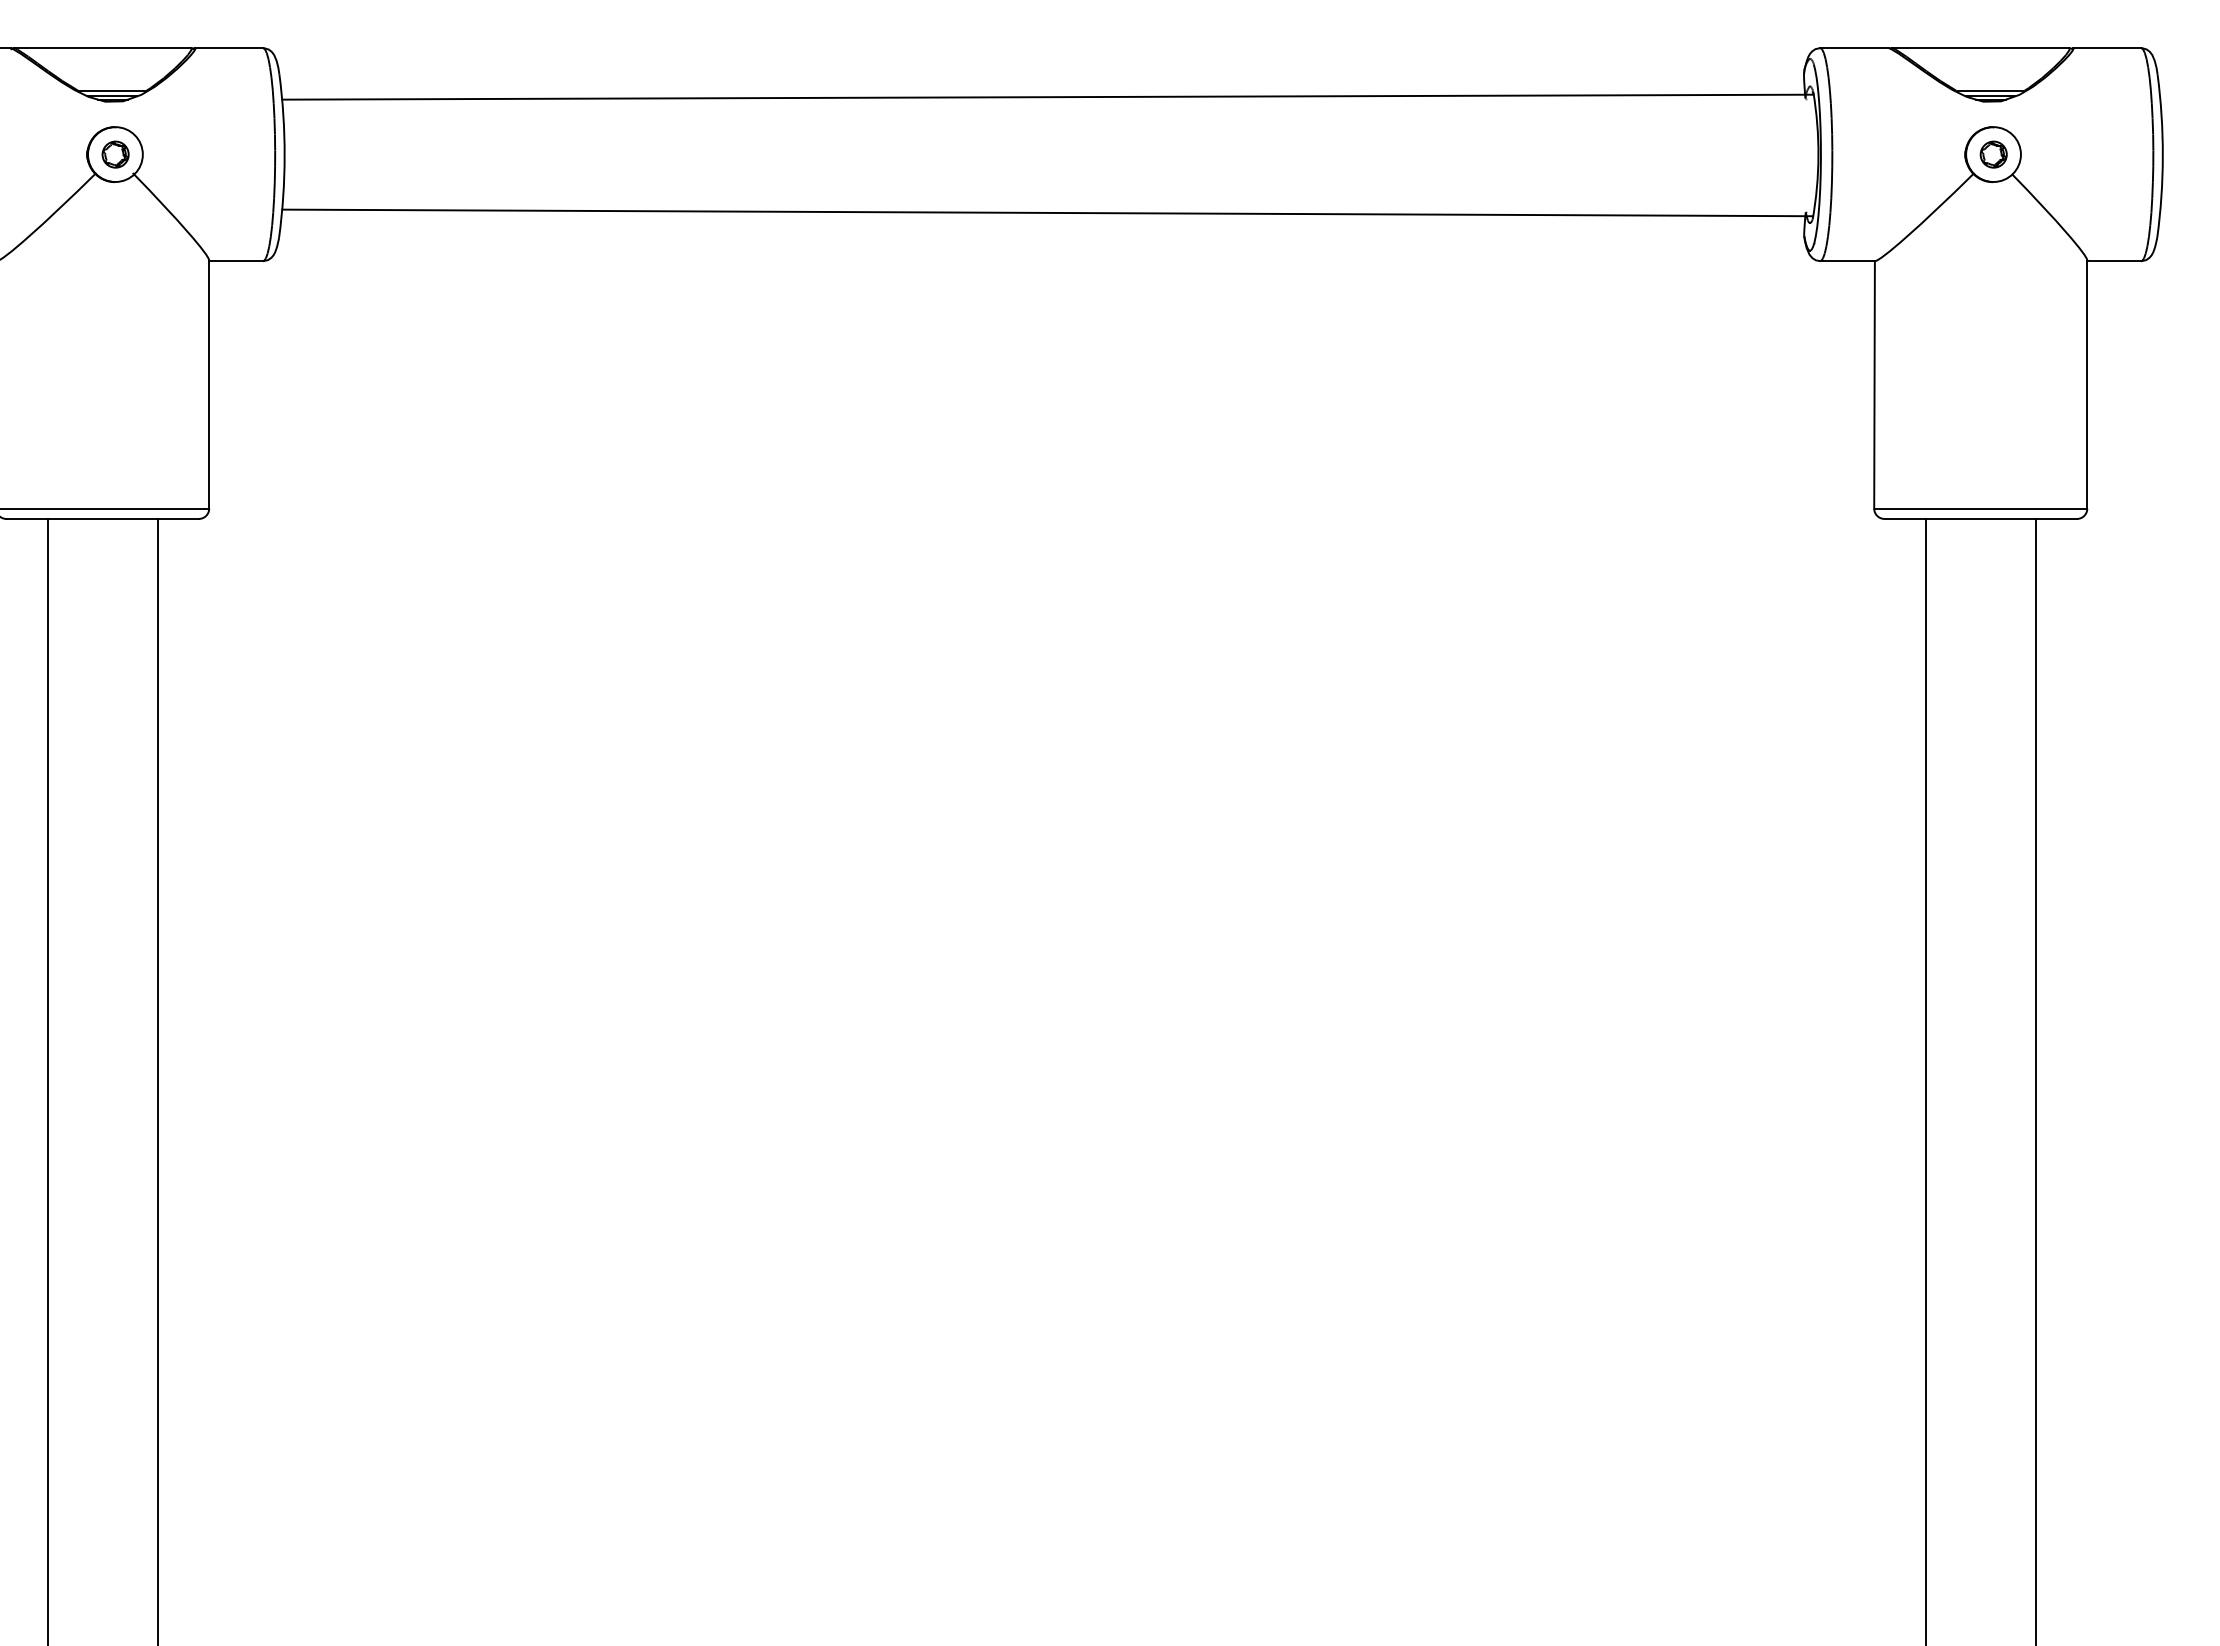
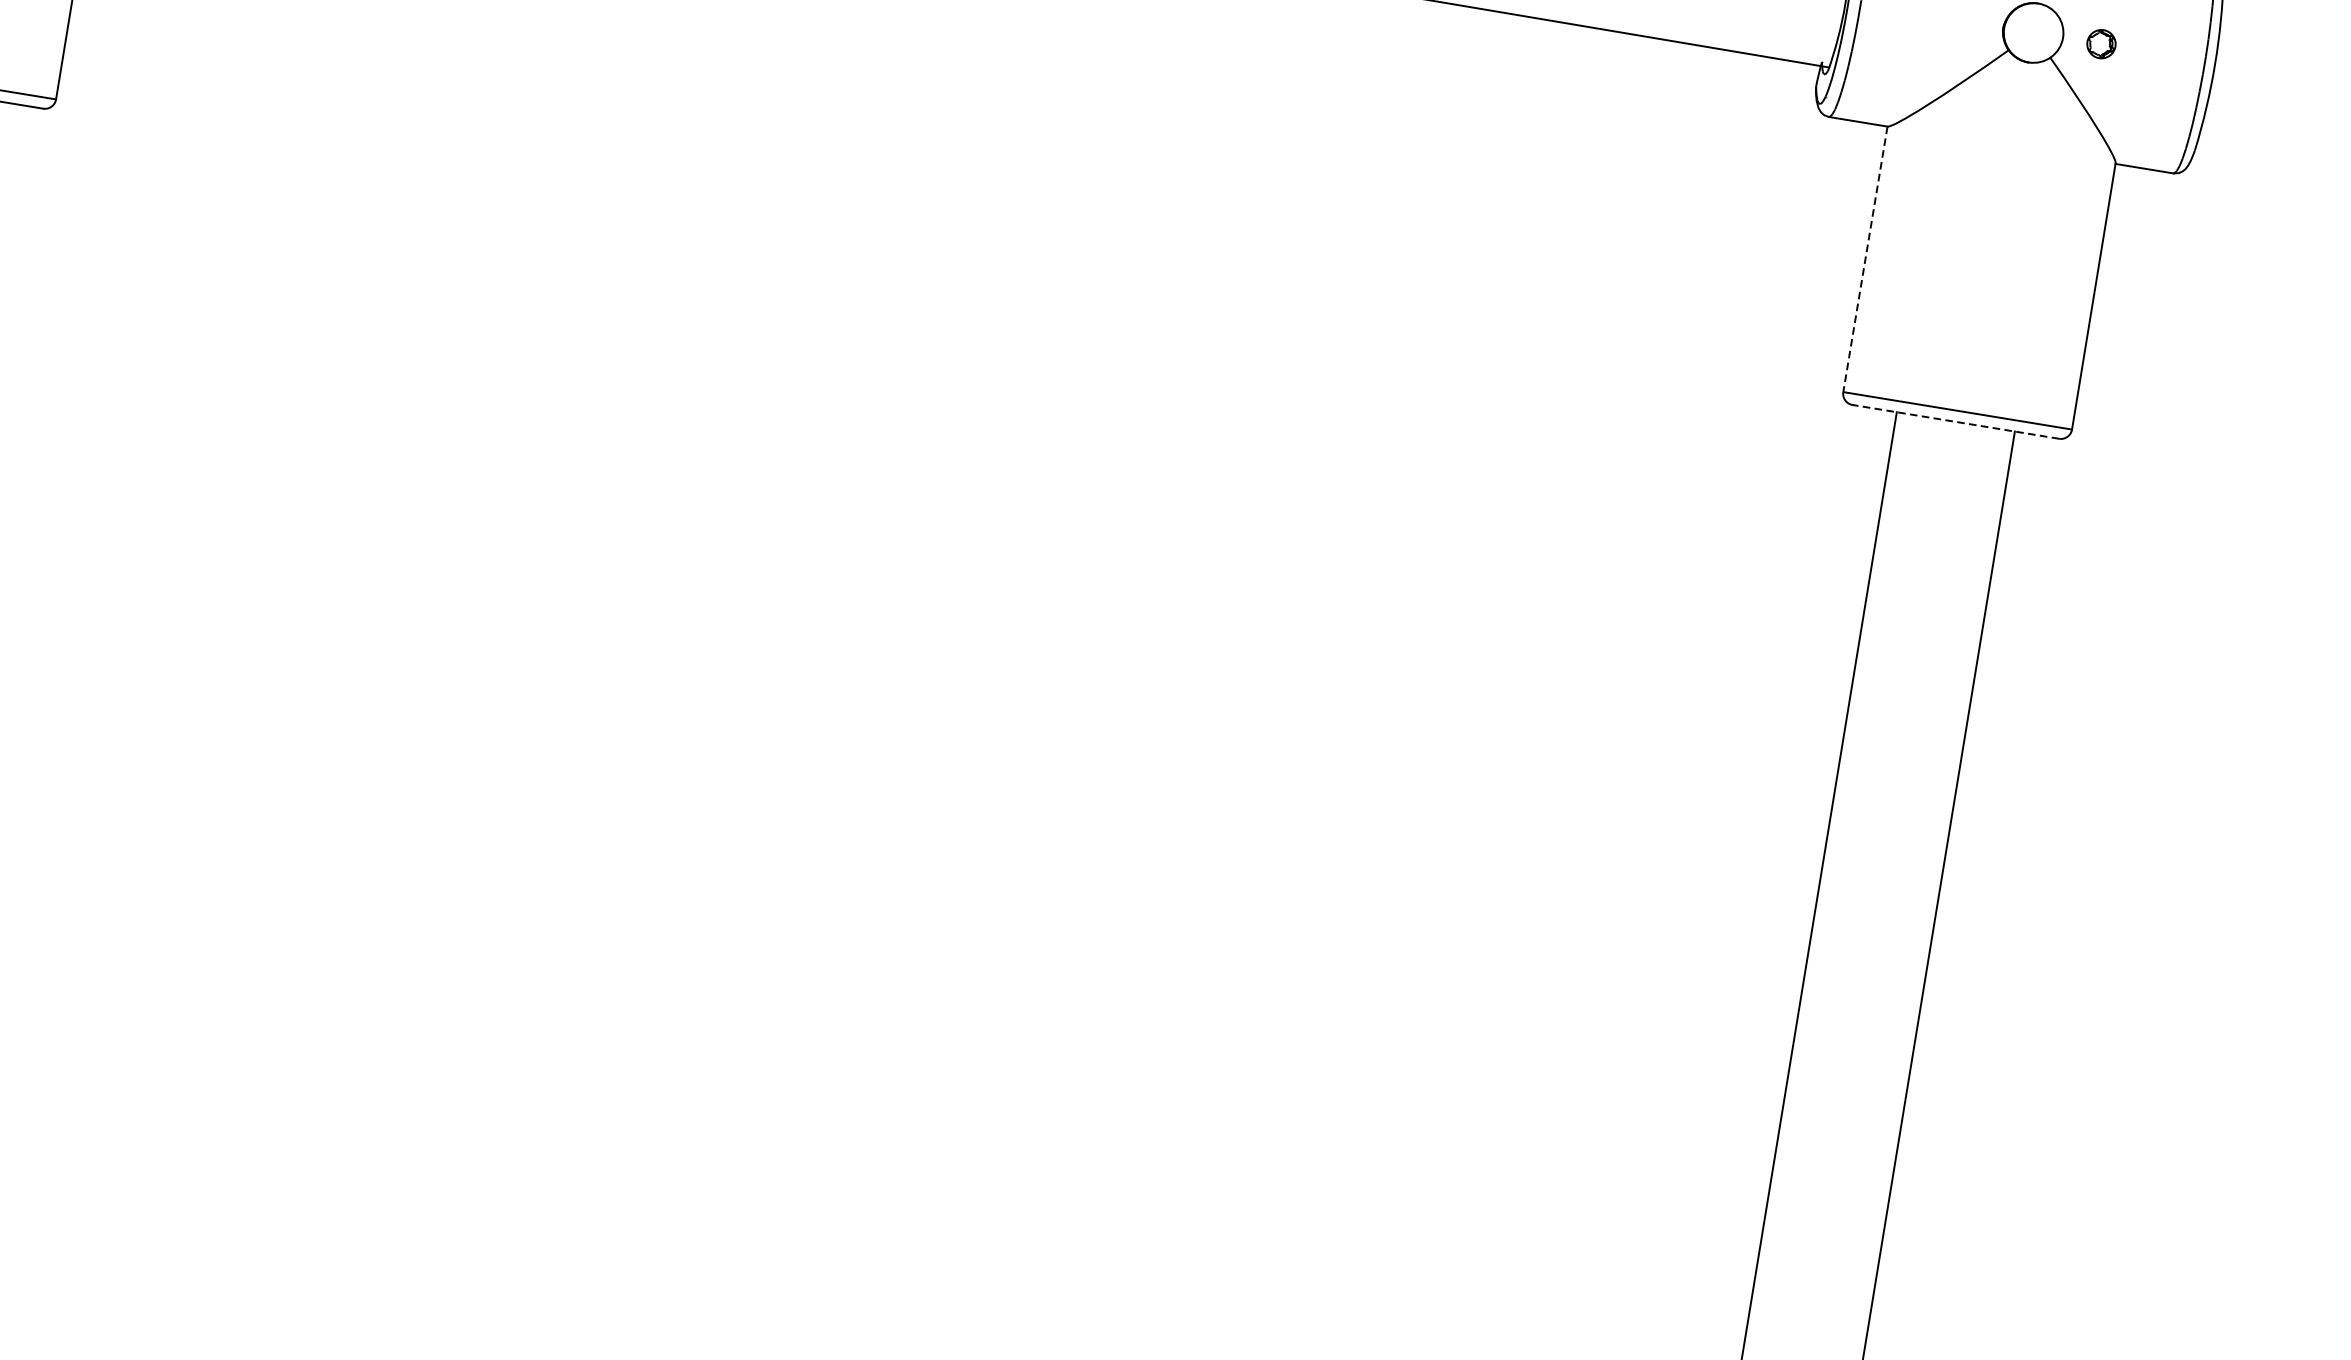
part: (1993, 154) -> (2101, 44), moved
line: (1874, 384) -> (1865, 258), solid -> dashed
line: (1981, 518) -> (1956, 421), solid -> dashed

